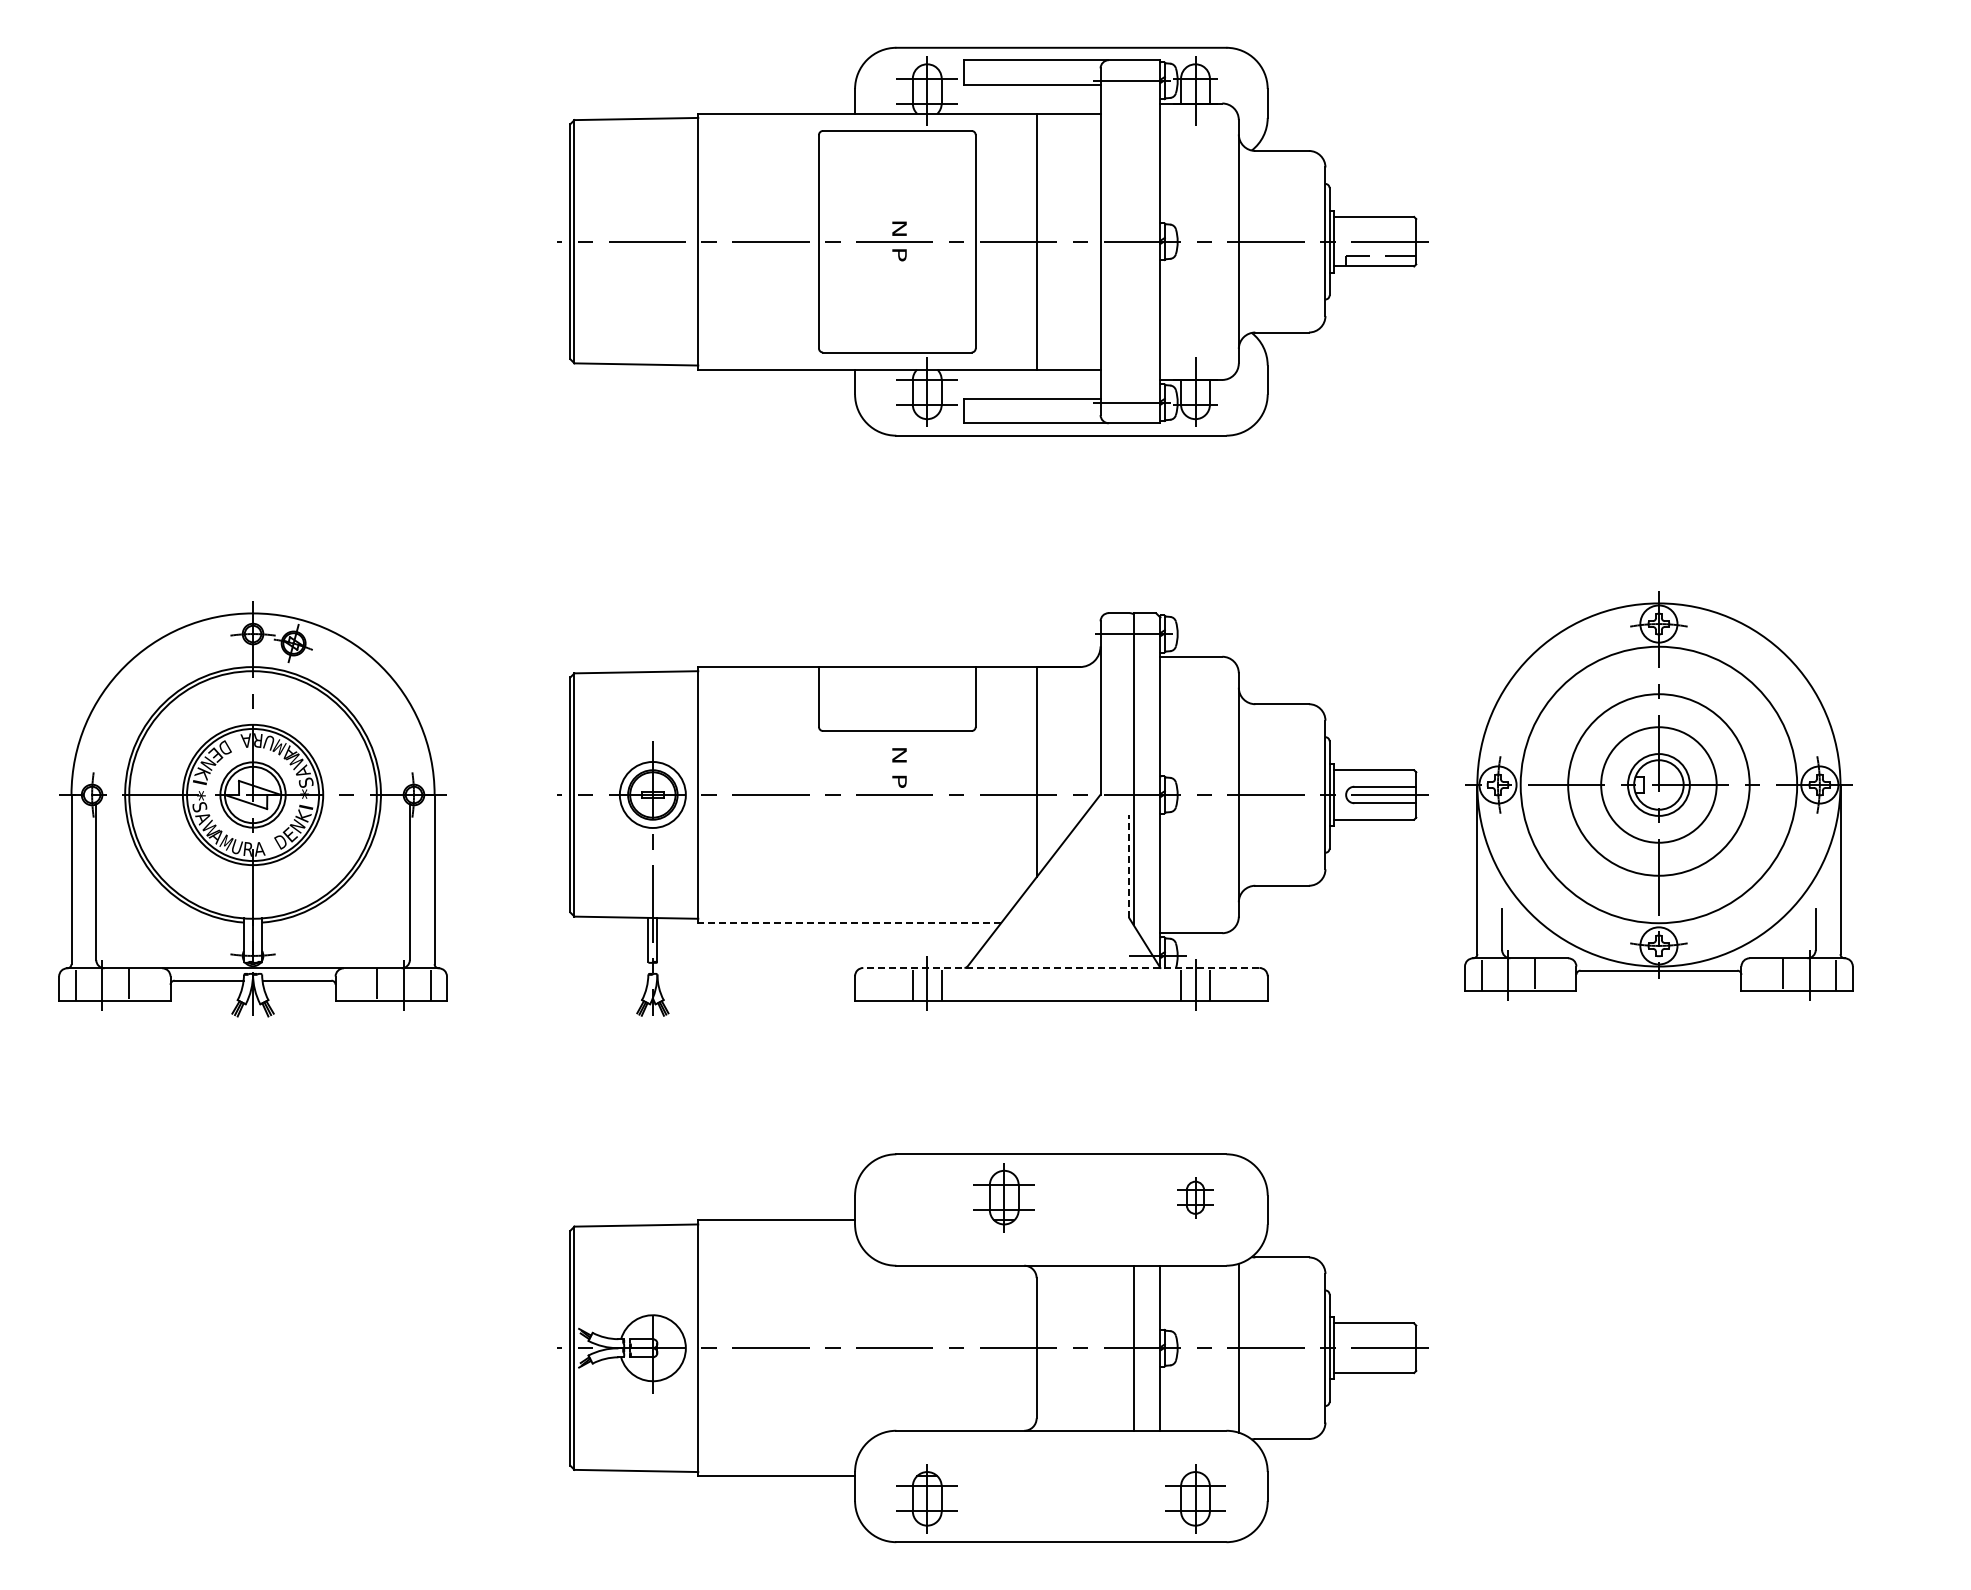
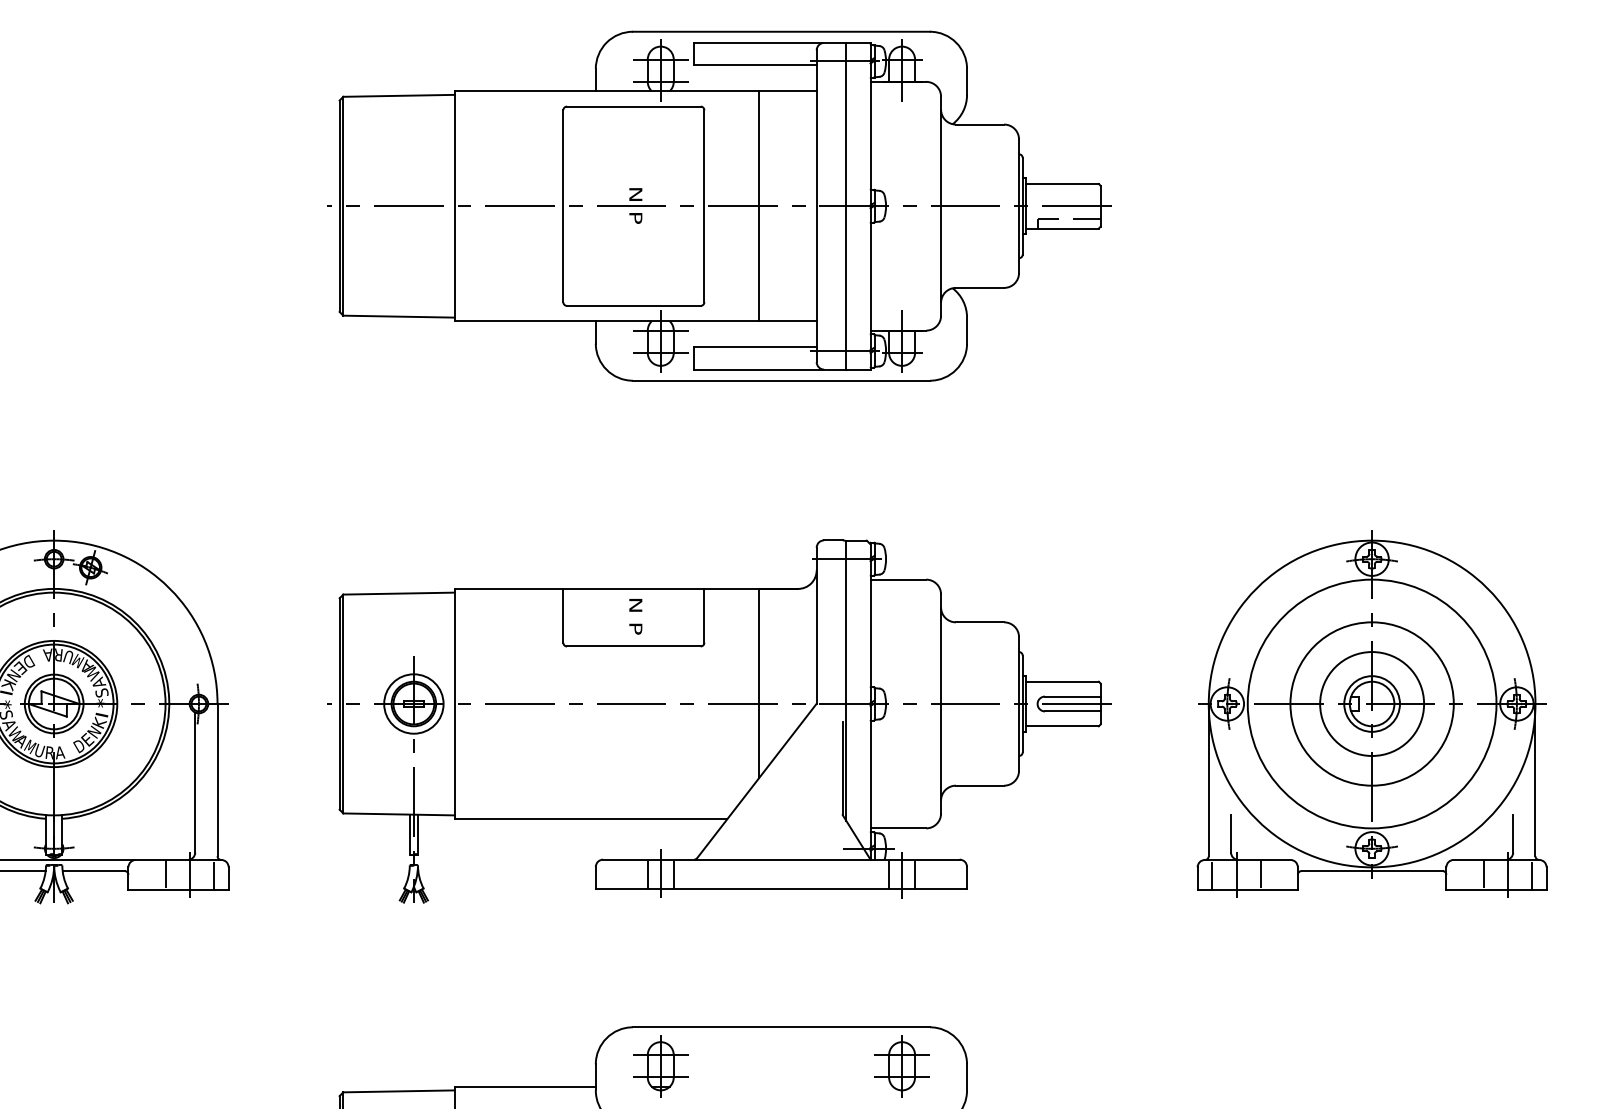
line: (1133, 241) -> (846, 206), added
text: (899, 767) -> (635, 616), moved
part: (1658, 795) -> (1371, 713), moved
line: (1129, 866) -> (842, 768), dashed -> solid
line: (849, 922) -> (590, 818), dashed -> solid
line: (1060, 967) -> (780, 859), dashed -> solid
part: (1003, 1197) -> (660, 1066), moved
part: (1195, 1197) -> (902, 1066), size x1.67

